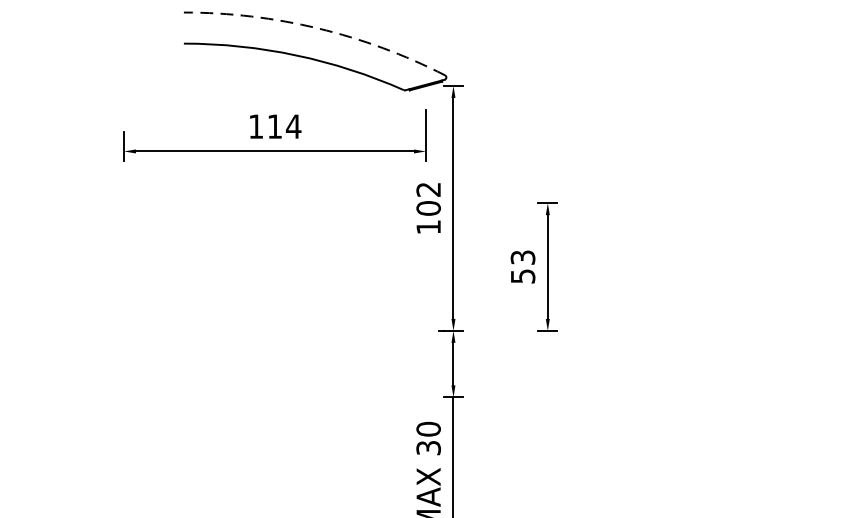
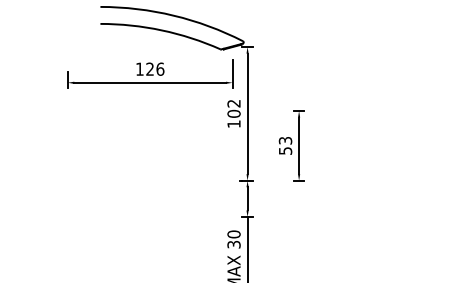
arc: (317, 28) -> (173, 15), dashed -> solid
text: (284, 125) -> (155, 68), 114 -> 126

